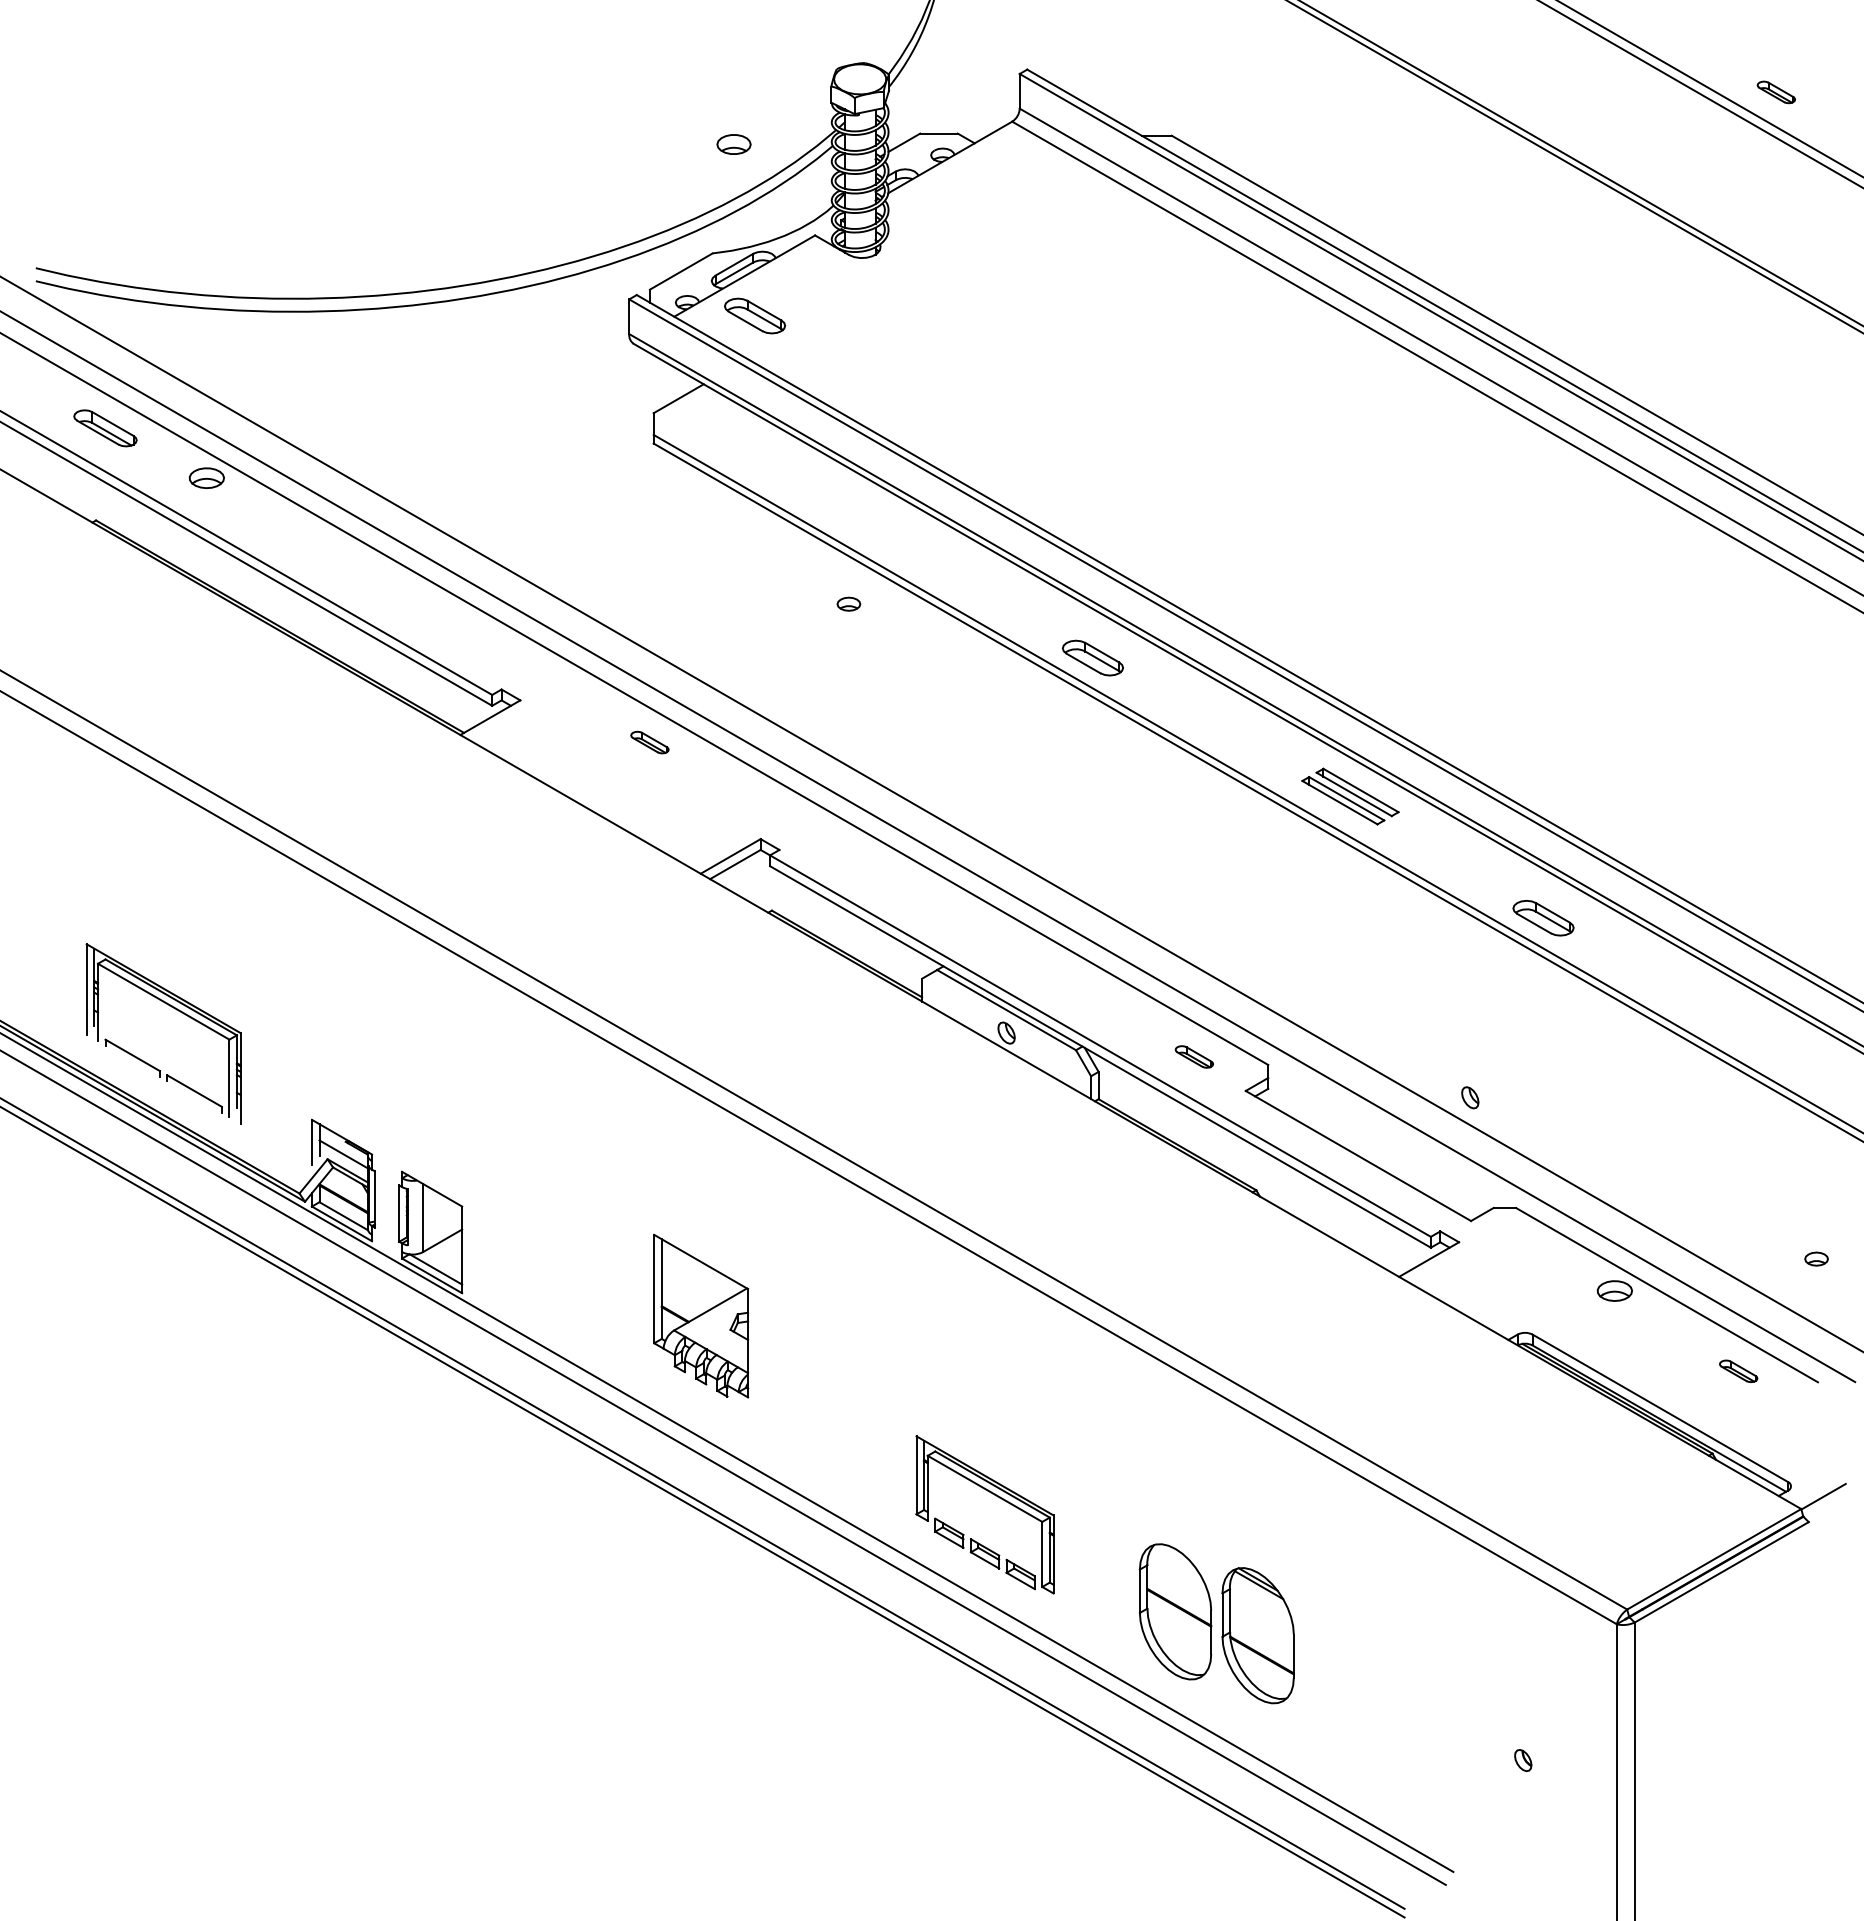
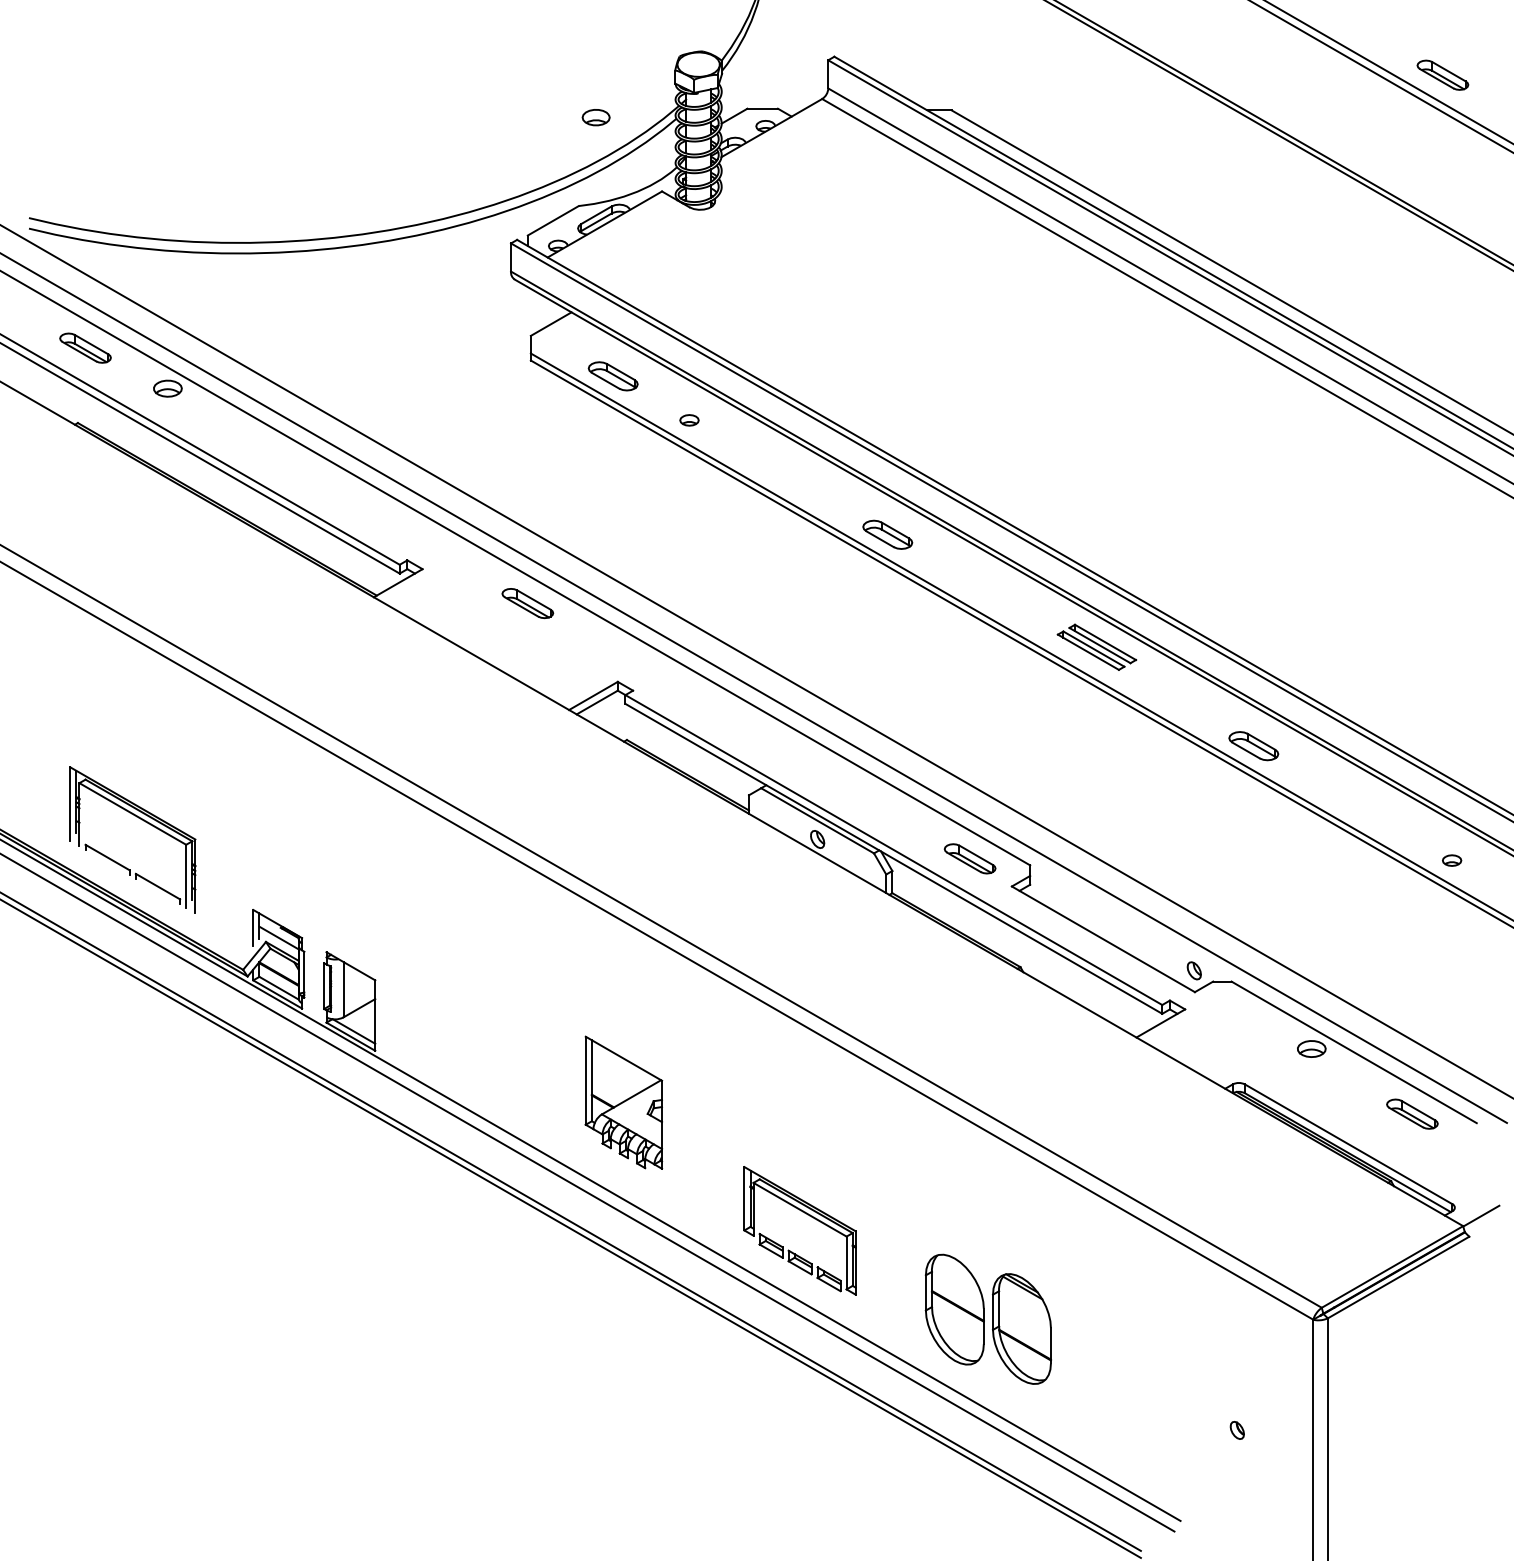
part: (1776, 92) -> (1443, 75), size x1.67
part: (754, 315) -> (612, 375), moved
part: (848, 603) -> (689, 419), moved
part: (649, 742) -> (527, 603), size x1.67
part: (1194, 1056) -> (970, 858), size x1.67
part: (1470, 1097) -> (1194, 970), moved
part: (1816, 1258) -> (1452, 860), moved
part: (701, 1316) -> (624, 1103), moved
part: (1738, 1371) -> (1412, 1114), size x1.67

